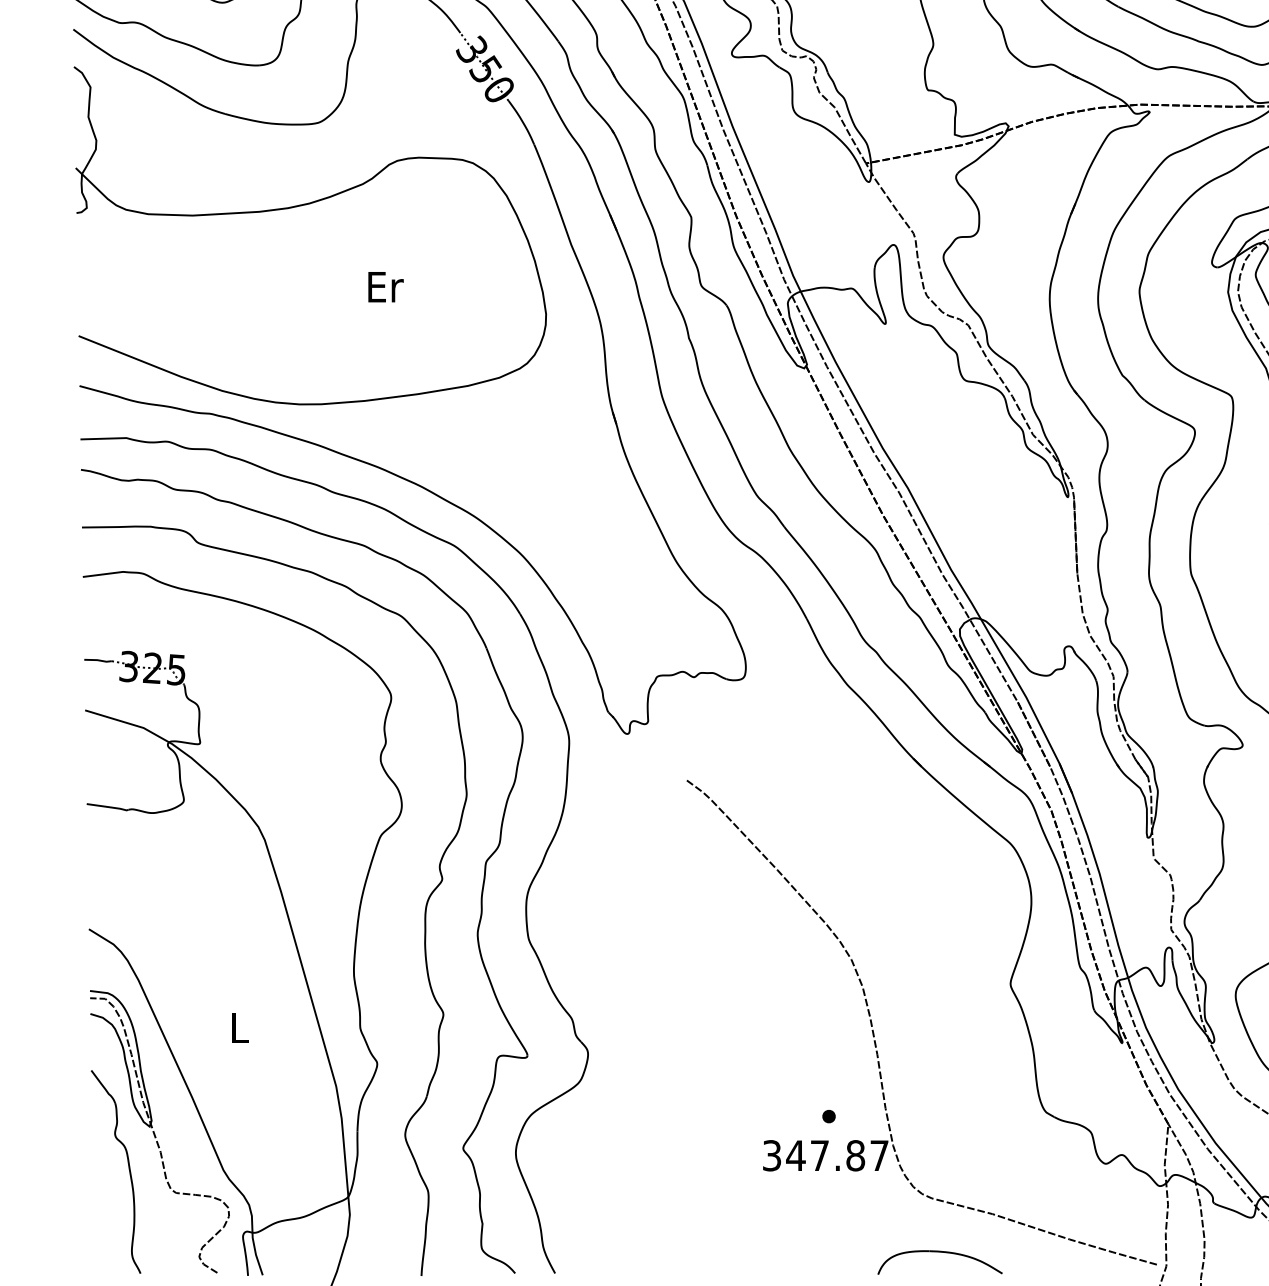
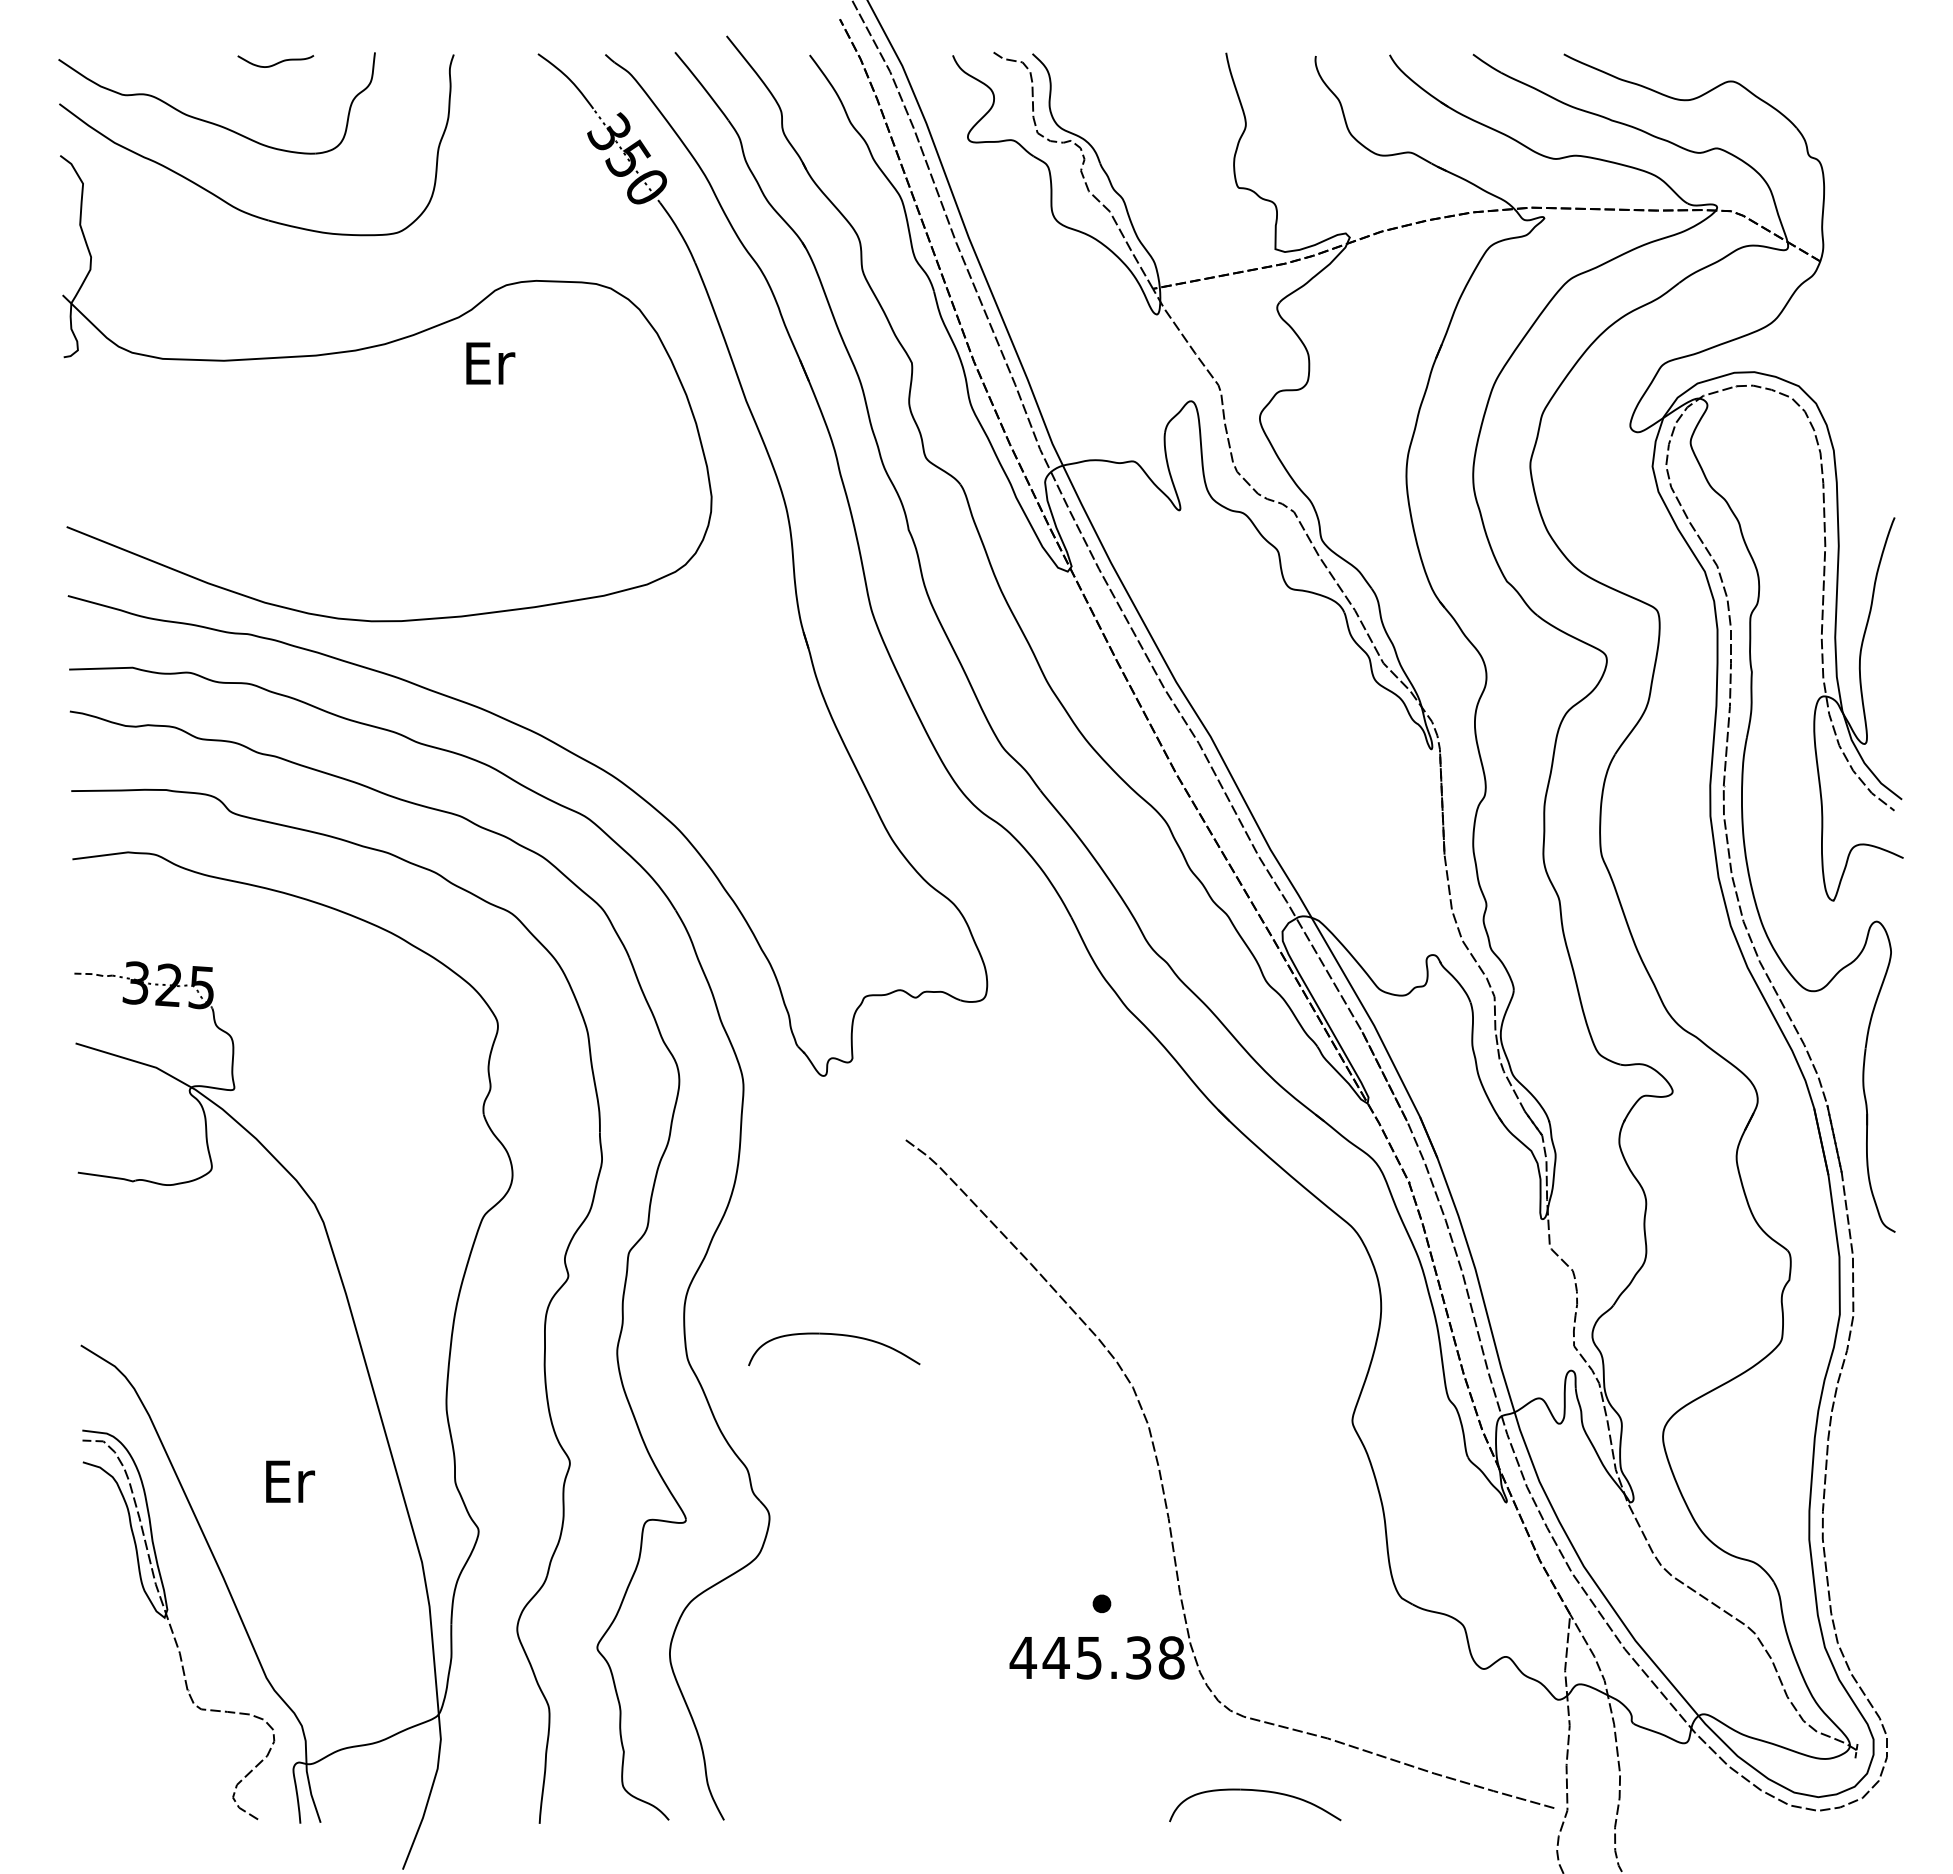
text: (385, 287) -> (490, 363), moved
line: (98, 660) -> (93, 974), solid -> dashed
part: (635, 922) -> (834, 1335), added
text: (240, 1027) -> (290, 1481), L -> Er
text: (825, 1155) -> (1096, 1657), 347.87 -> 445.38
part: (128, 1167) -> (135, 1674), removed

